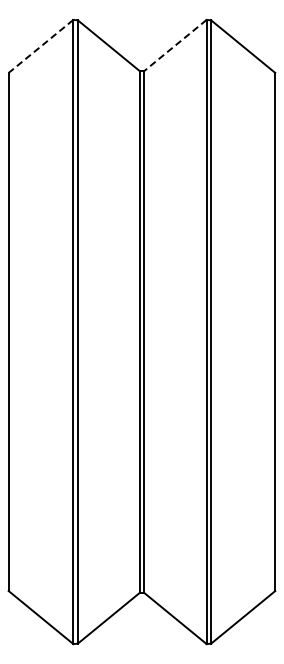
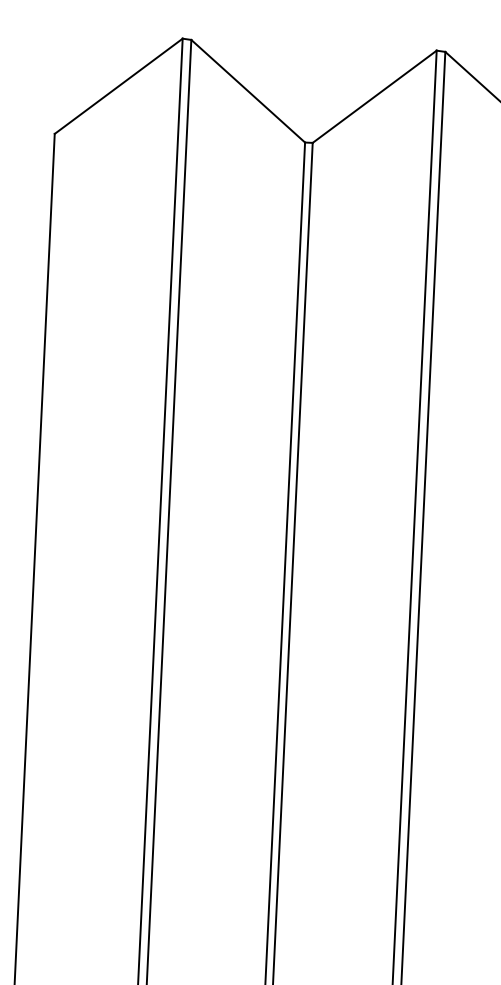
line: (175, 45) -> (375, 96), dashed -> solid
line: (41, 46) -> (119, 86), dashed -> solid

